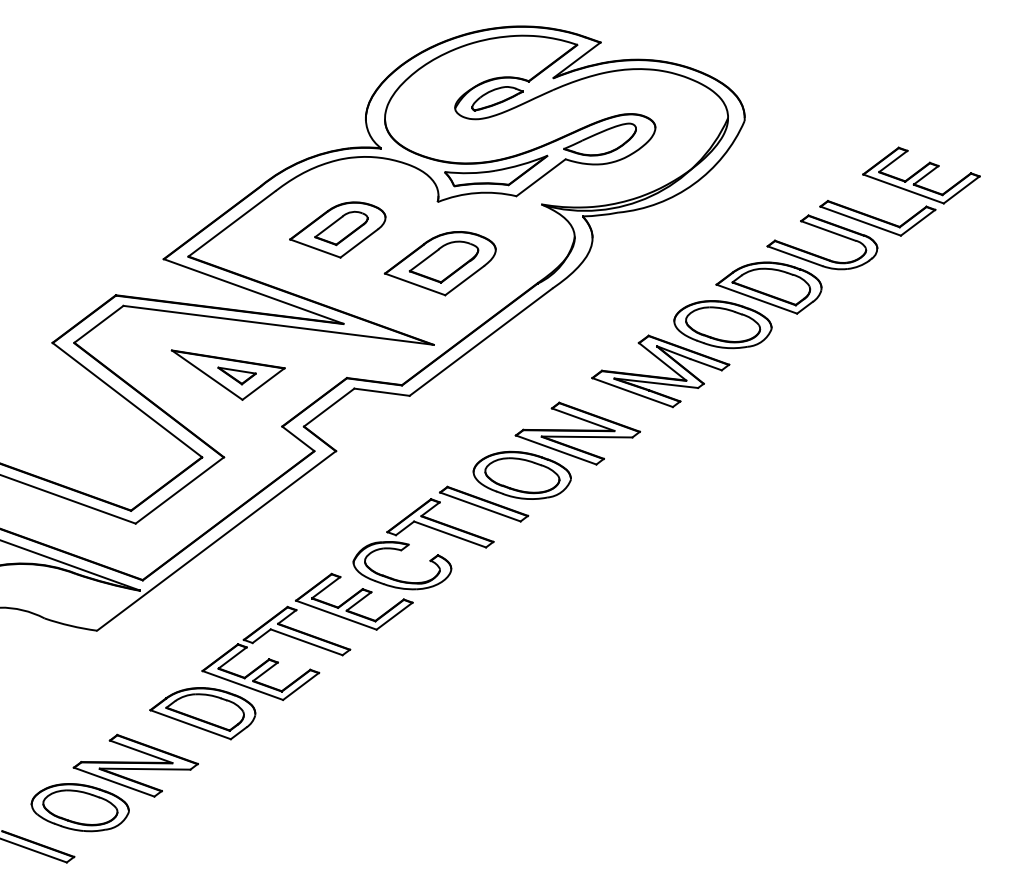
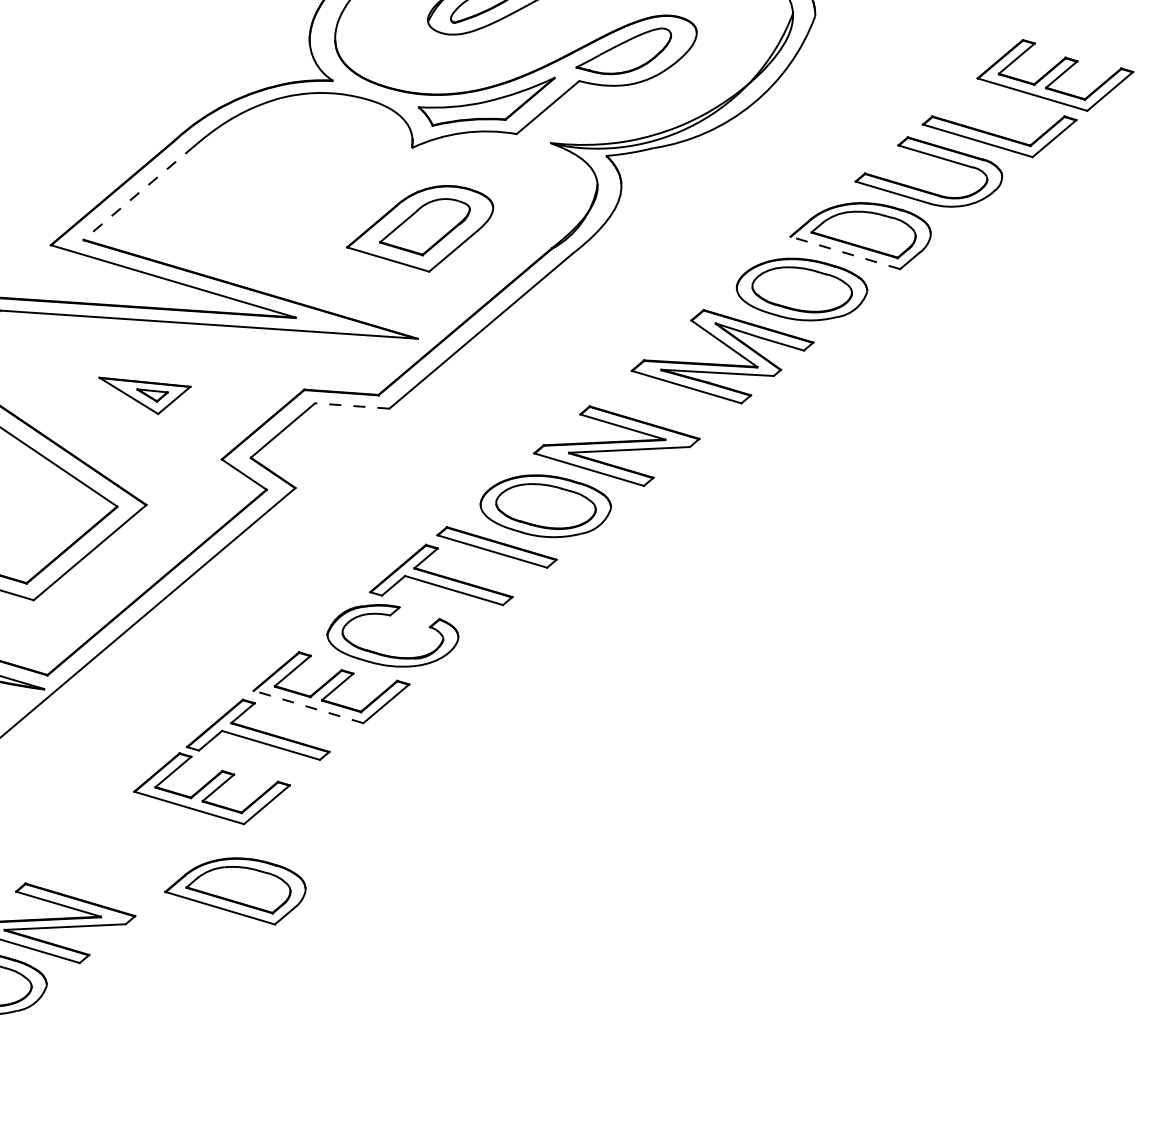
line: (231, 224) -> (138, 193), solid -> dashed
part: (337, 229) -> (280, 192), removed
line: (756, 299) -> (844, 253), solid -> dashed
part: (227, 374) -> (144, 394), size x0.6
line: (382, 392) -> (352, 406), solid -> dashed
line: (336, 615) -> (308, 707), solid -> dashed
part: (202, 713) -> (235, 892), moved

